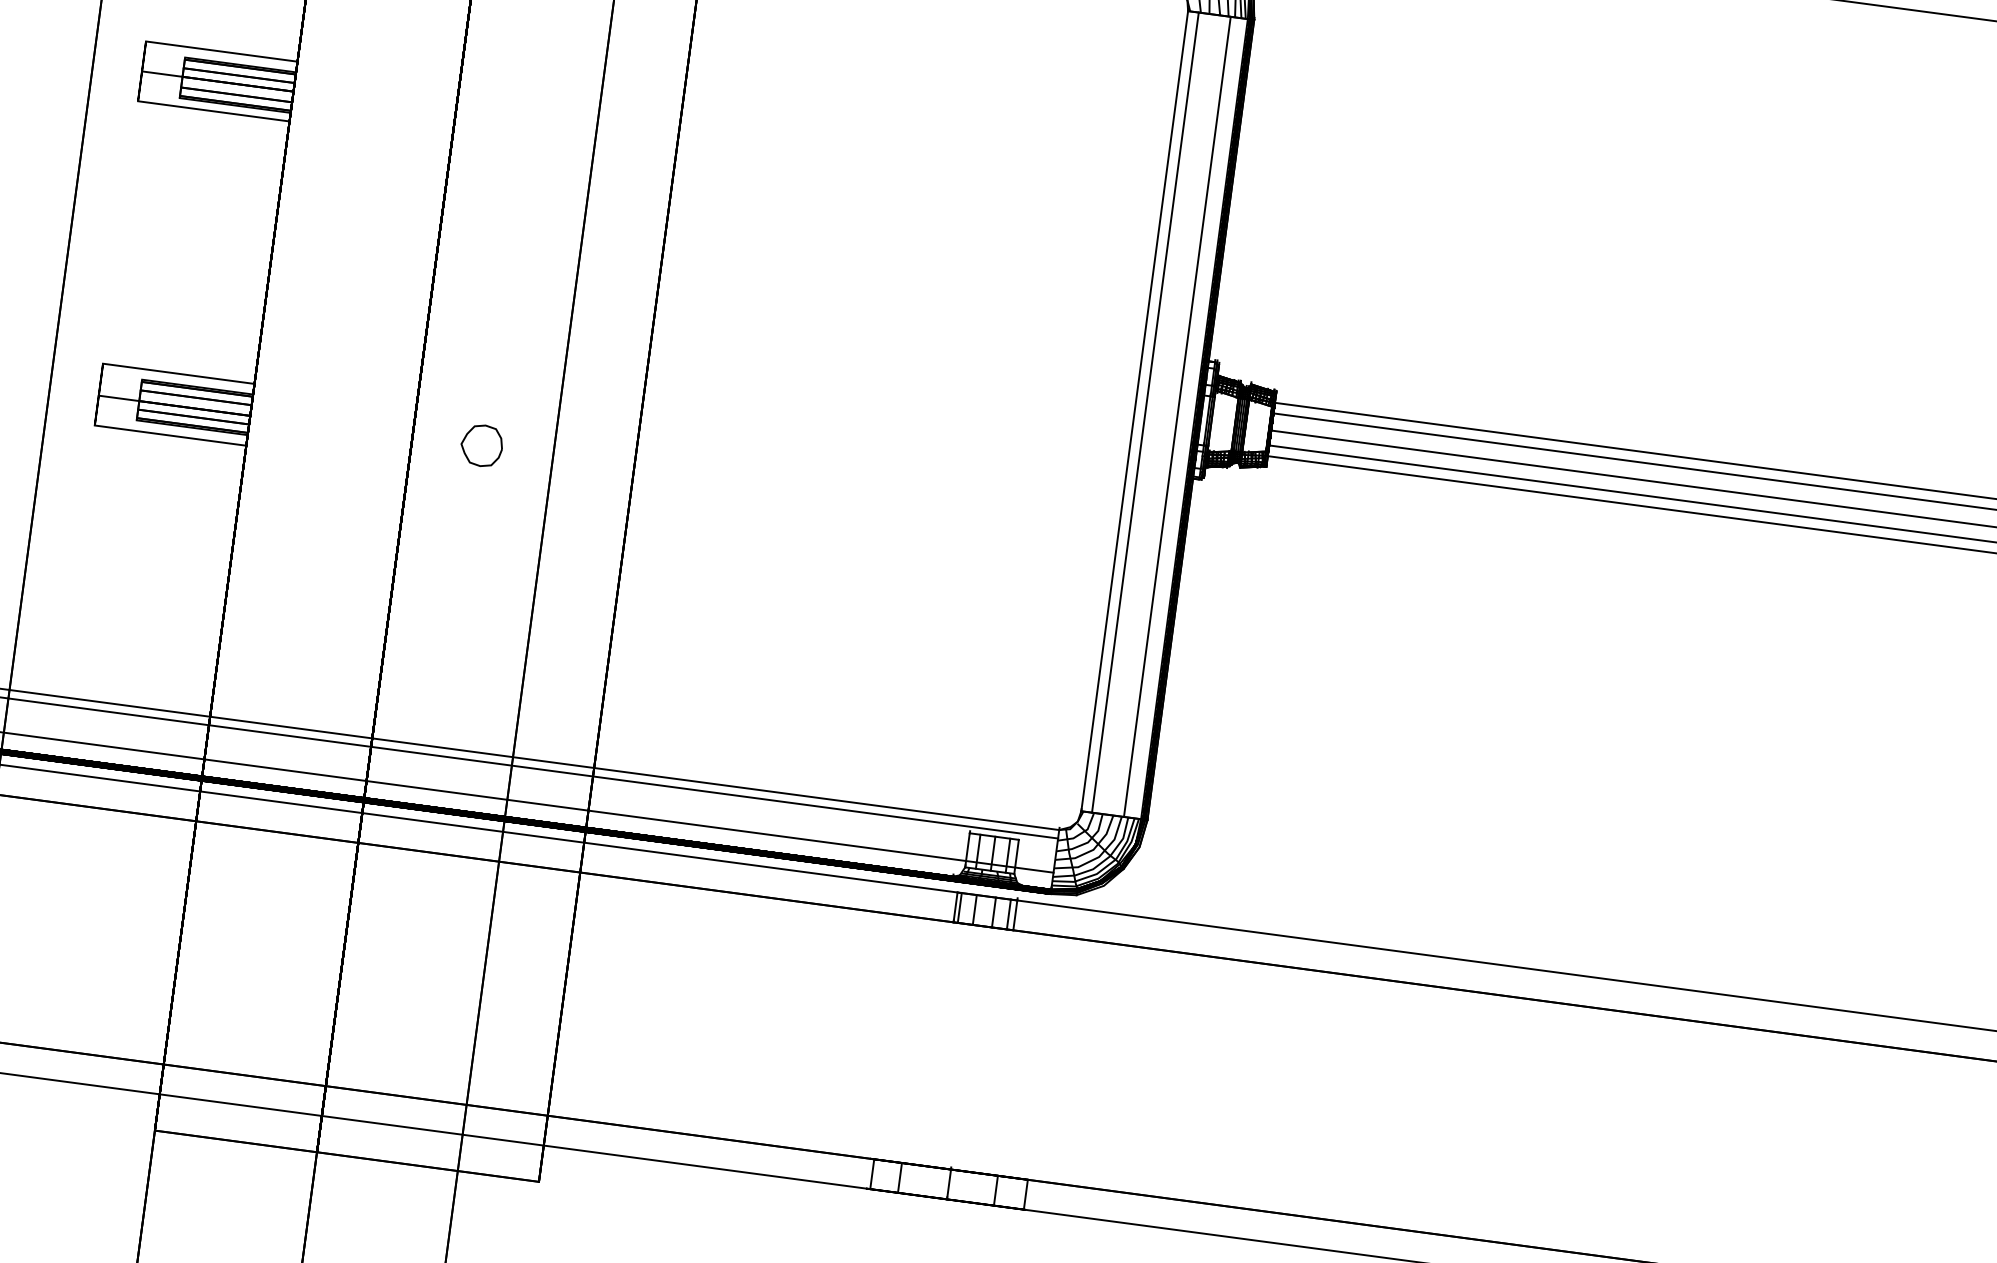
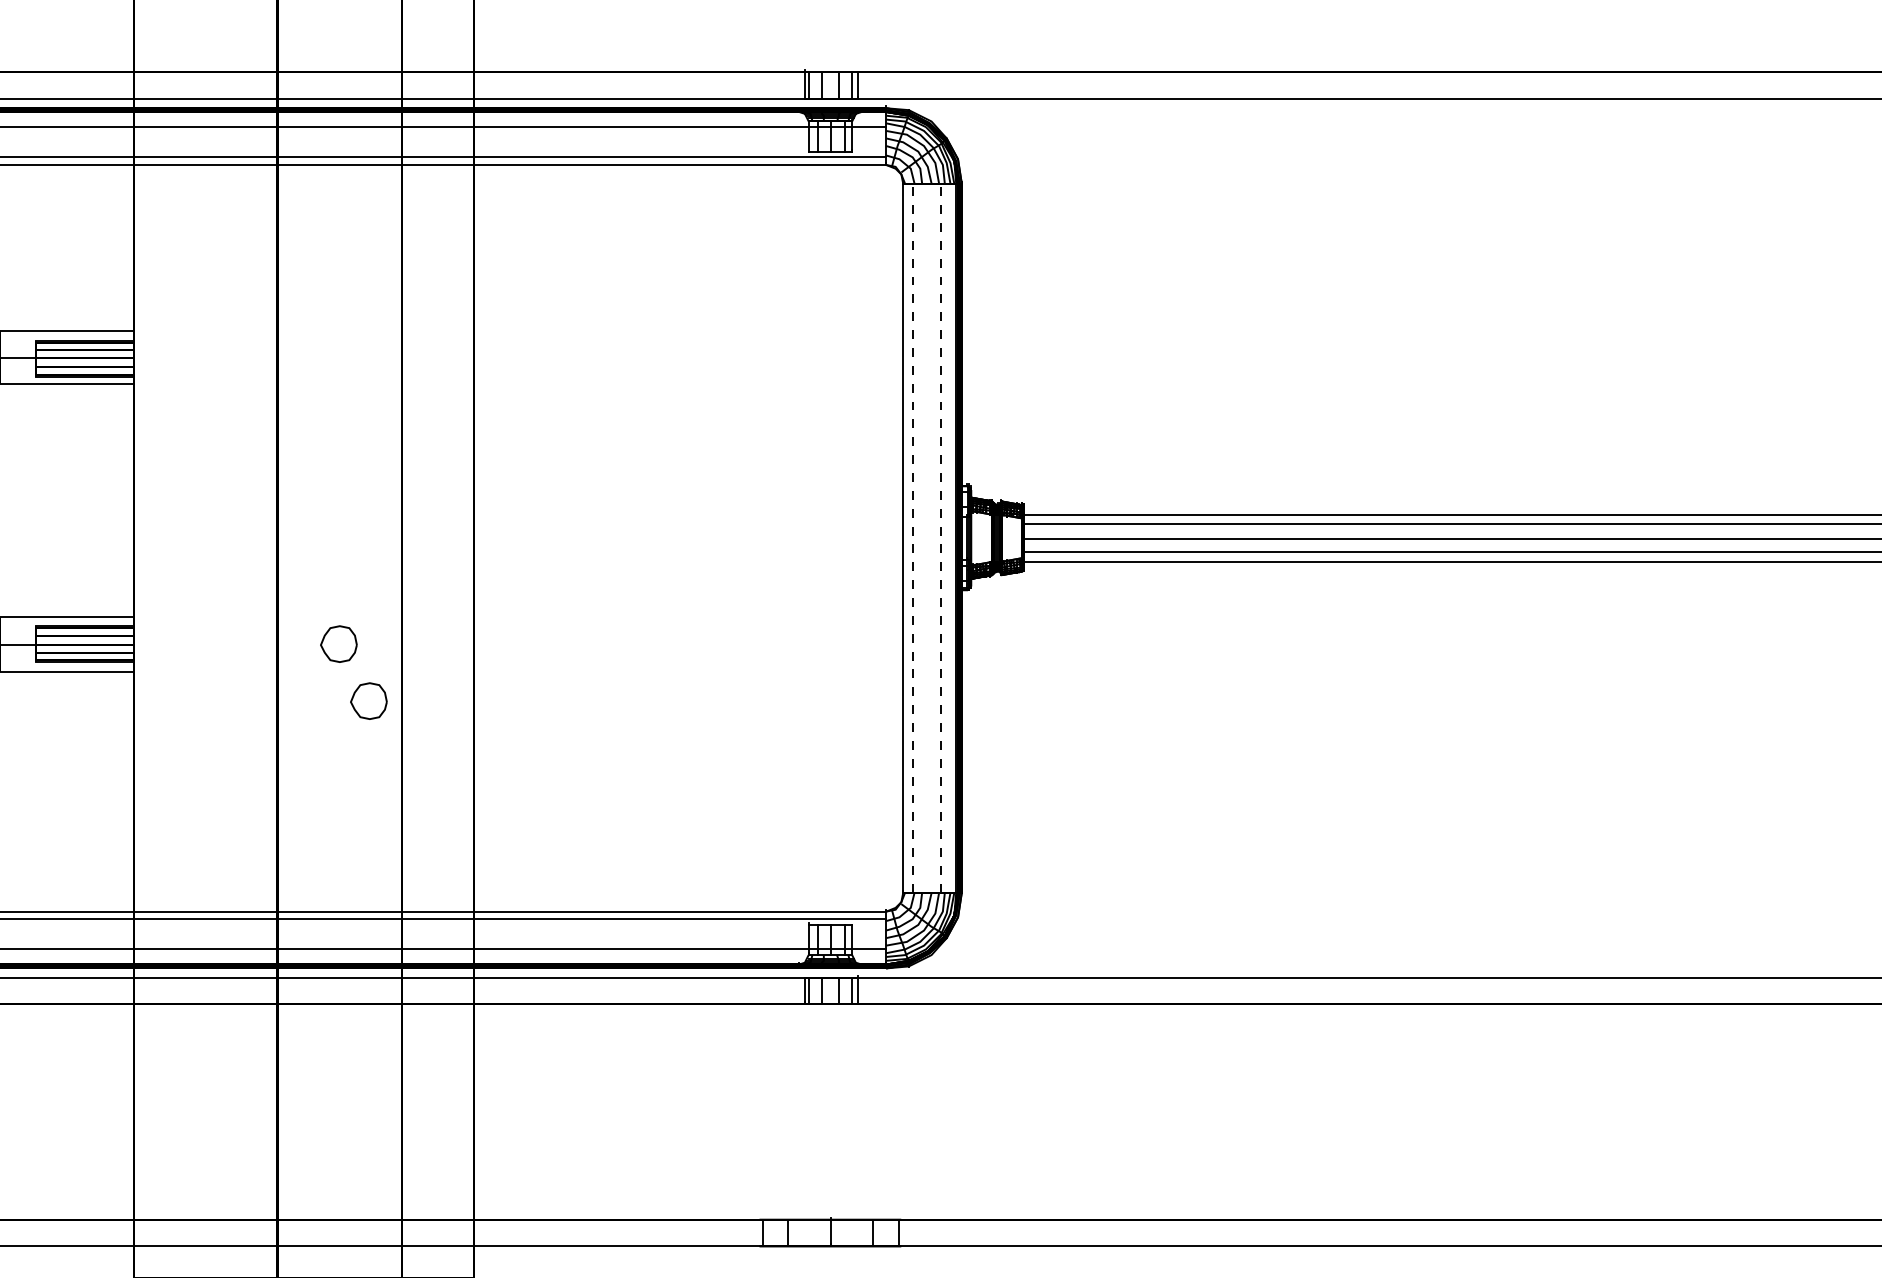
line: (1145, 411) -> (912, 537), solid -> dashed
line: (1178, 416) -> (941, 537), solid -> dashed
part: (506, 513) -> (368, 700), added

